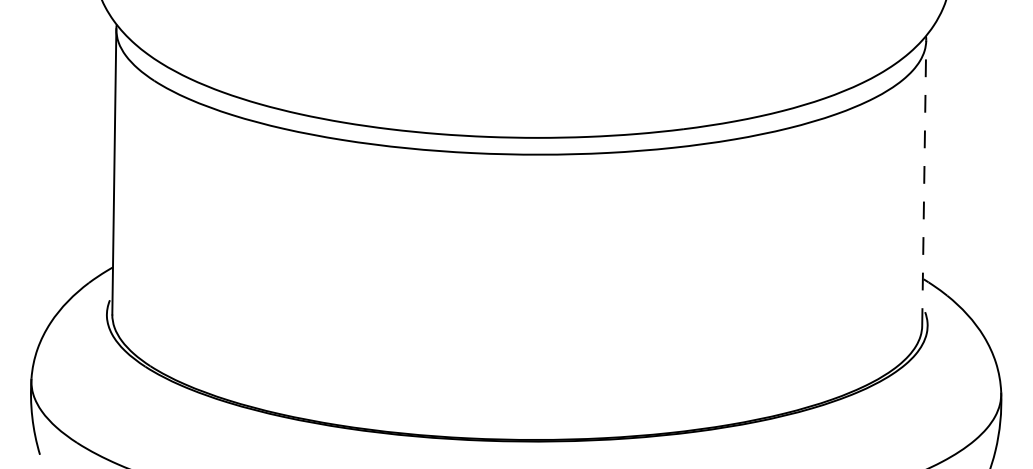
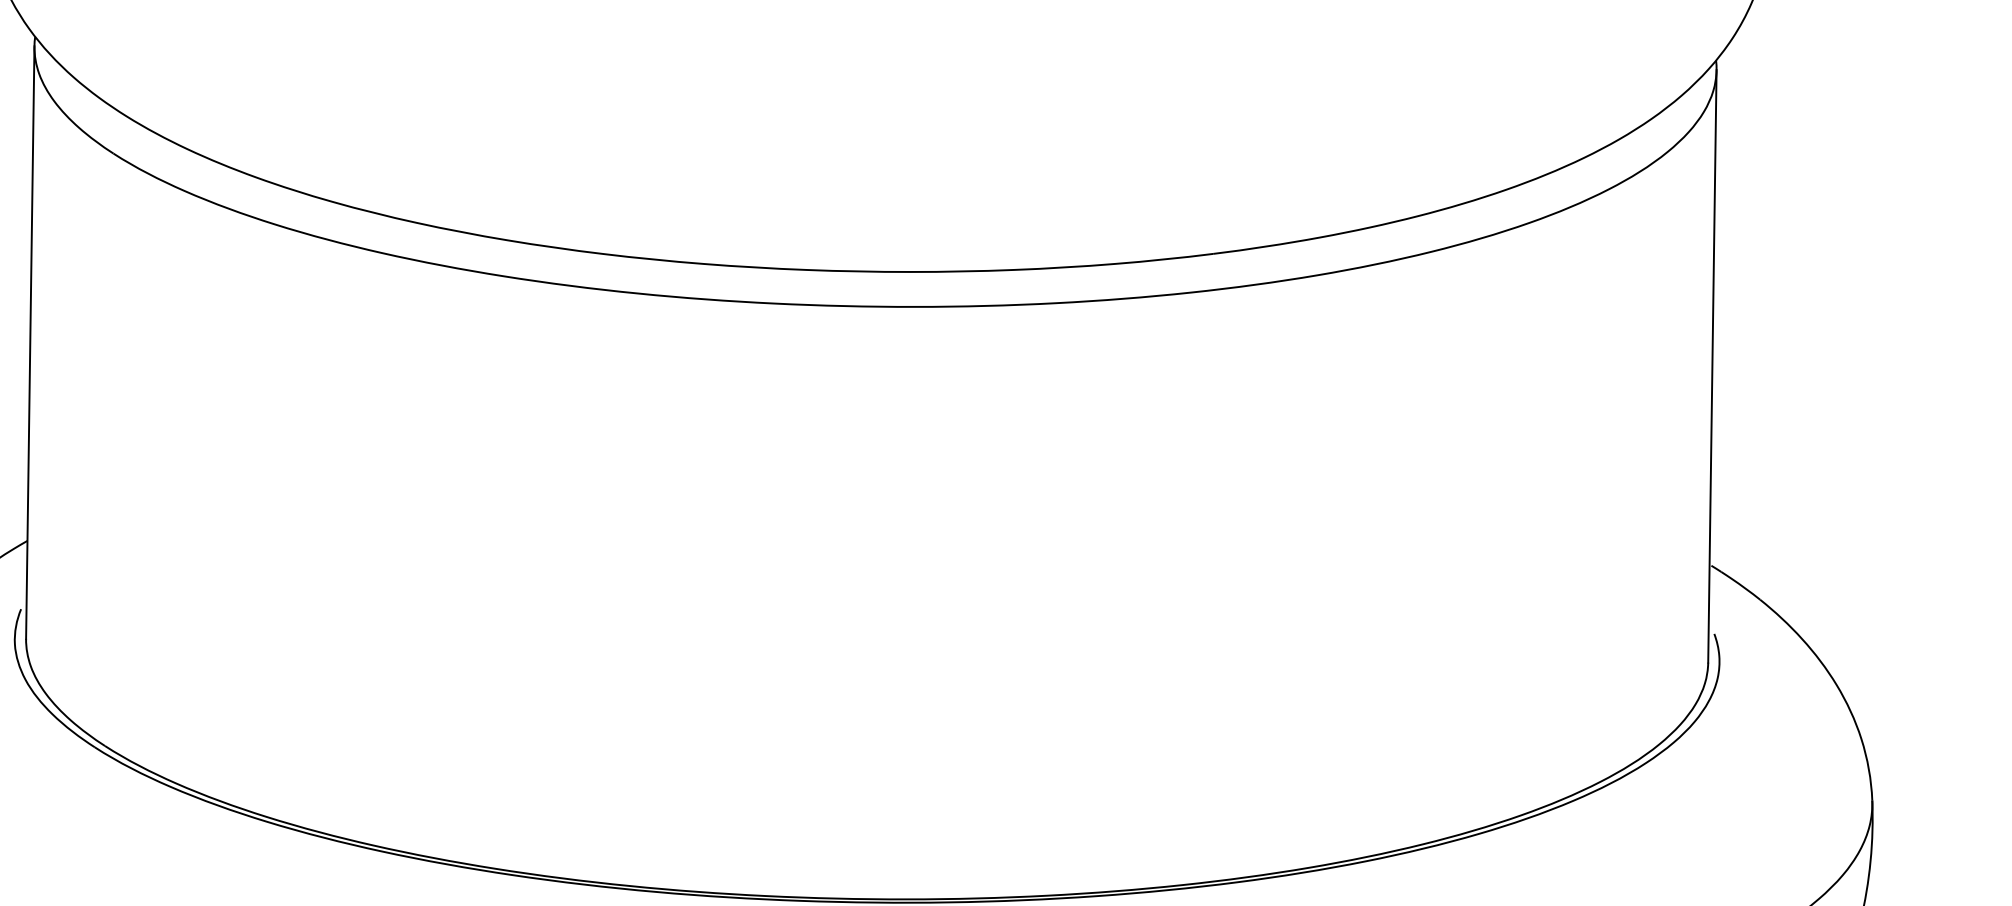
line: (924, 183) -> (1712, 366), dashed -> solid

